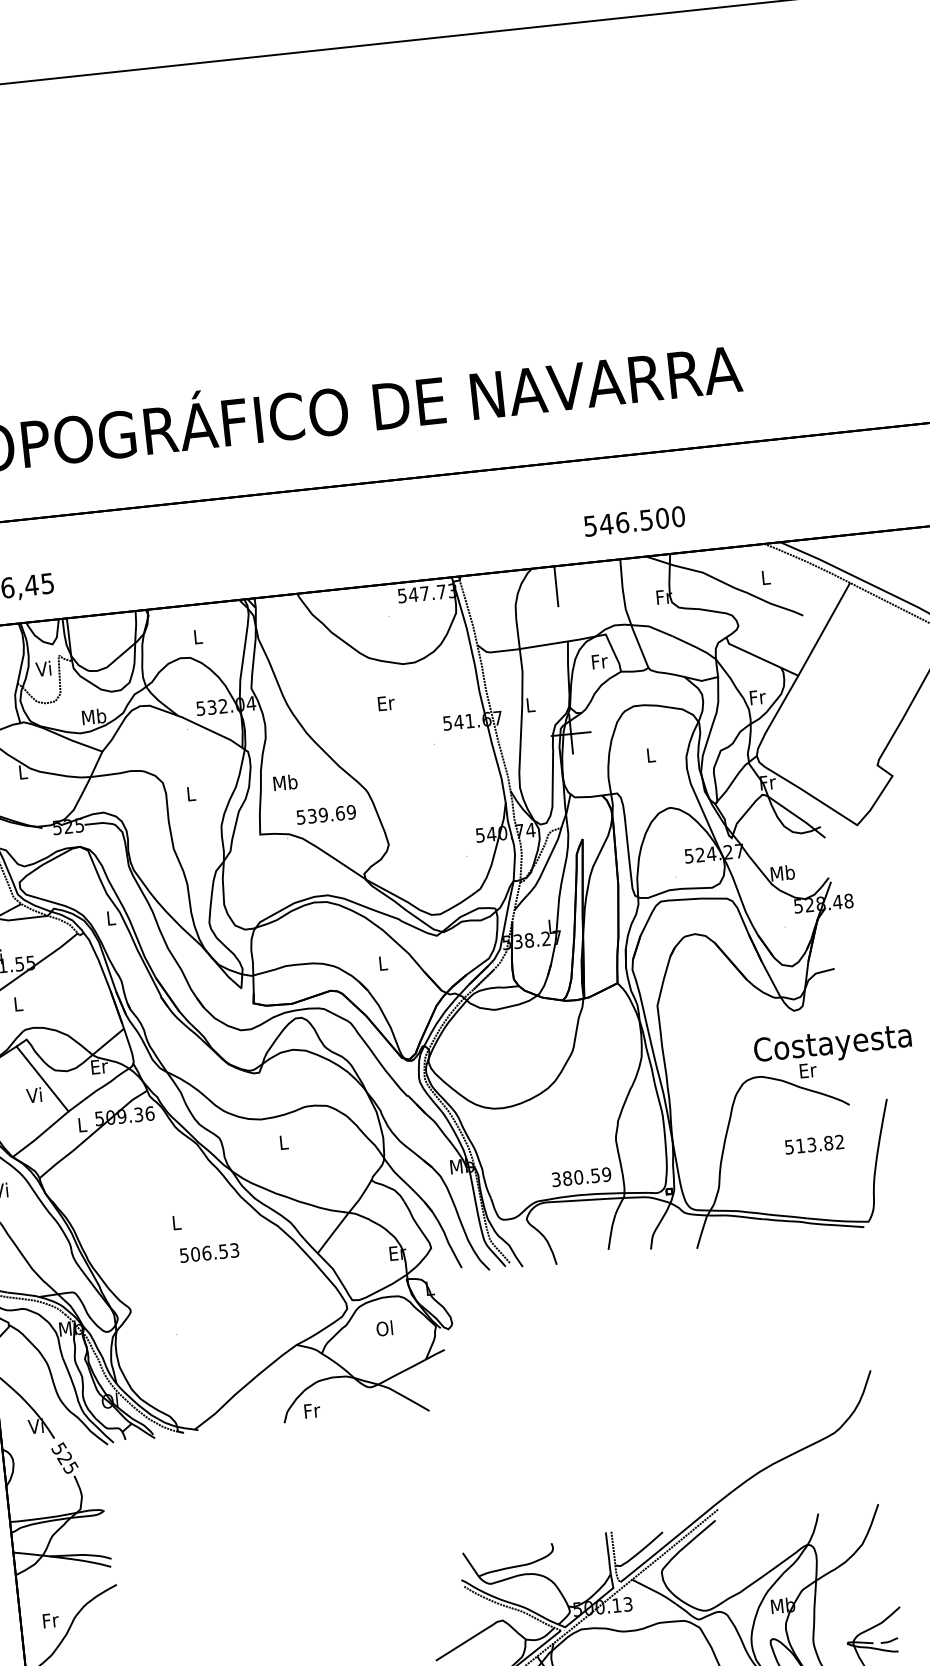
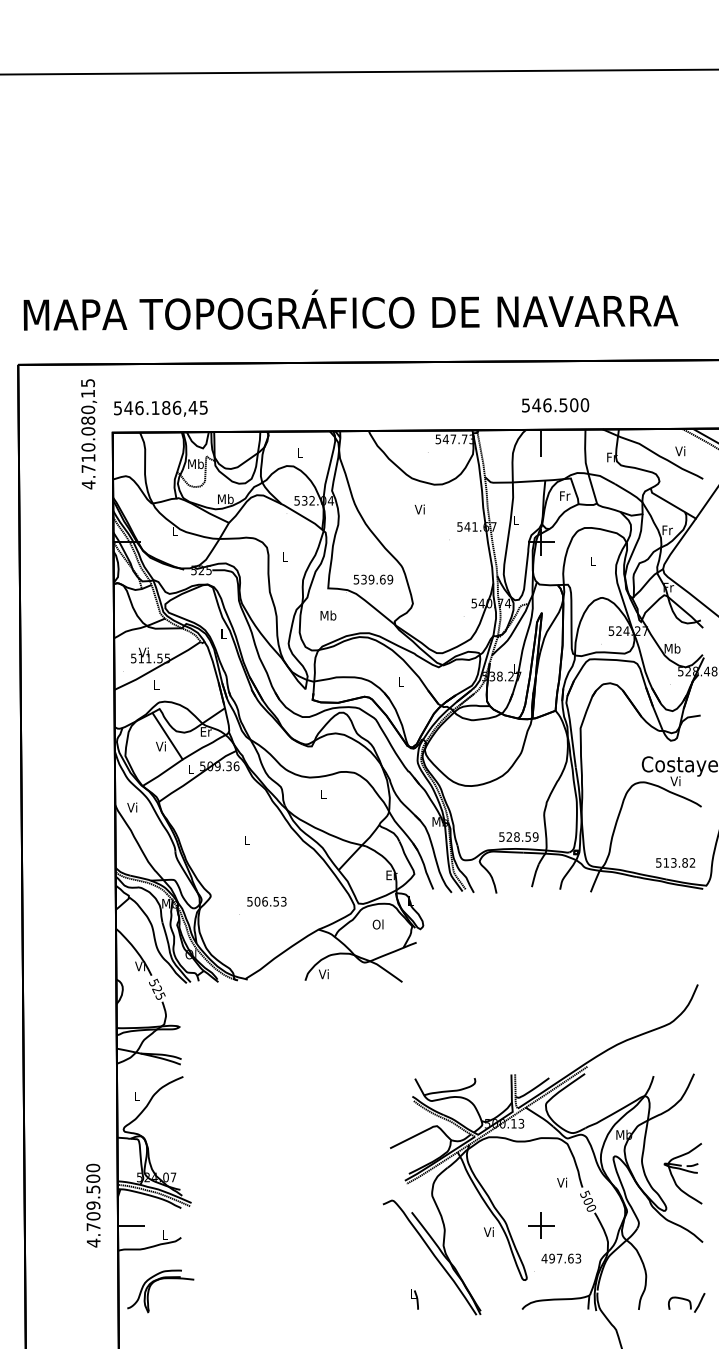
text: (634, 521) -> (555, 405), moved
text: (765, 577) -> (680, 451), L -> Vi
text: (43, 669) -> (195, 464), Vi -> Mb
text: (386, 703) -> (420, 509), Er -> Vi
text: (285, 782) -> (328, 615), moved
text: (806, 1070) -> (675, 781), Er -> Vi
text: (814, 1144) -> (675, 862), moved
text: (567, 1177) -> (509, 836), 380.59 -> 528.59
text: (208, 1252) -> (266, 901), moved
text: (310, 1411) -> (323, 974), Fr -> Vi
text: (51, 1619) -> (137, 1095), Fr -> L

